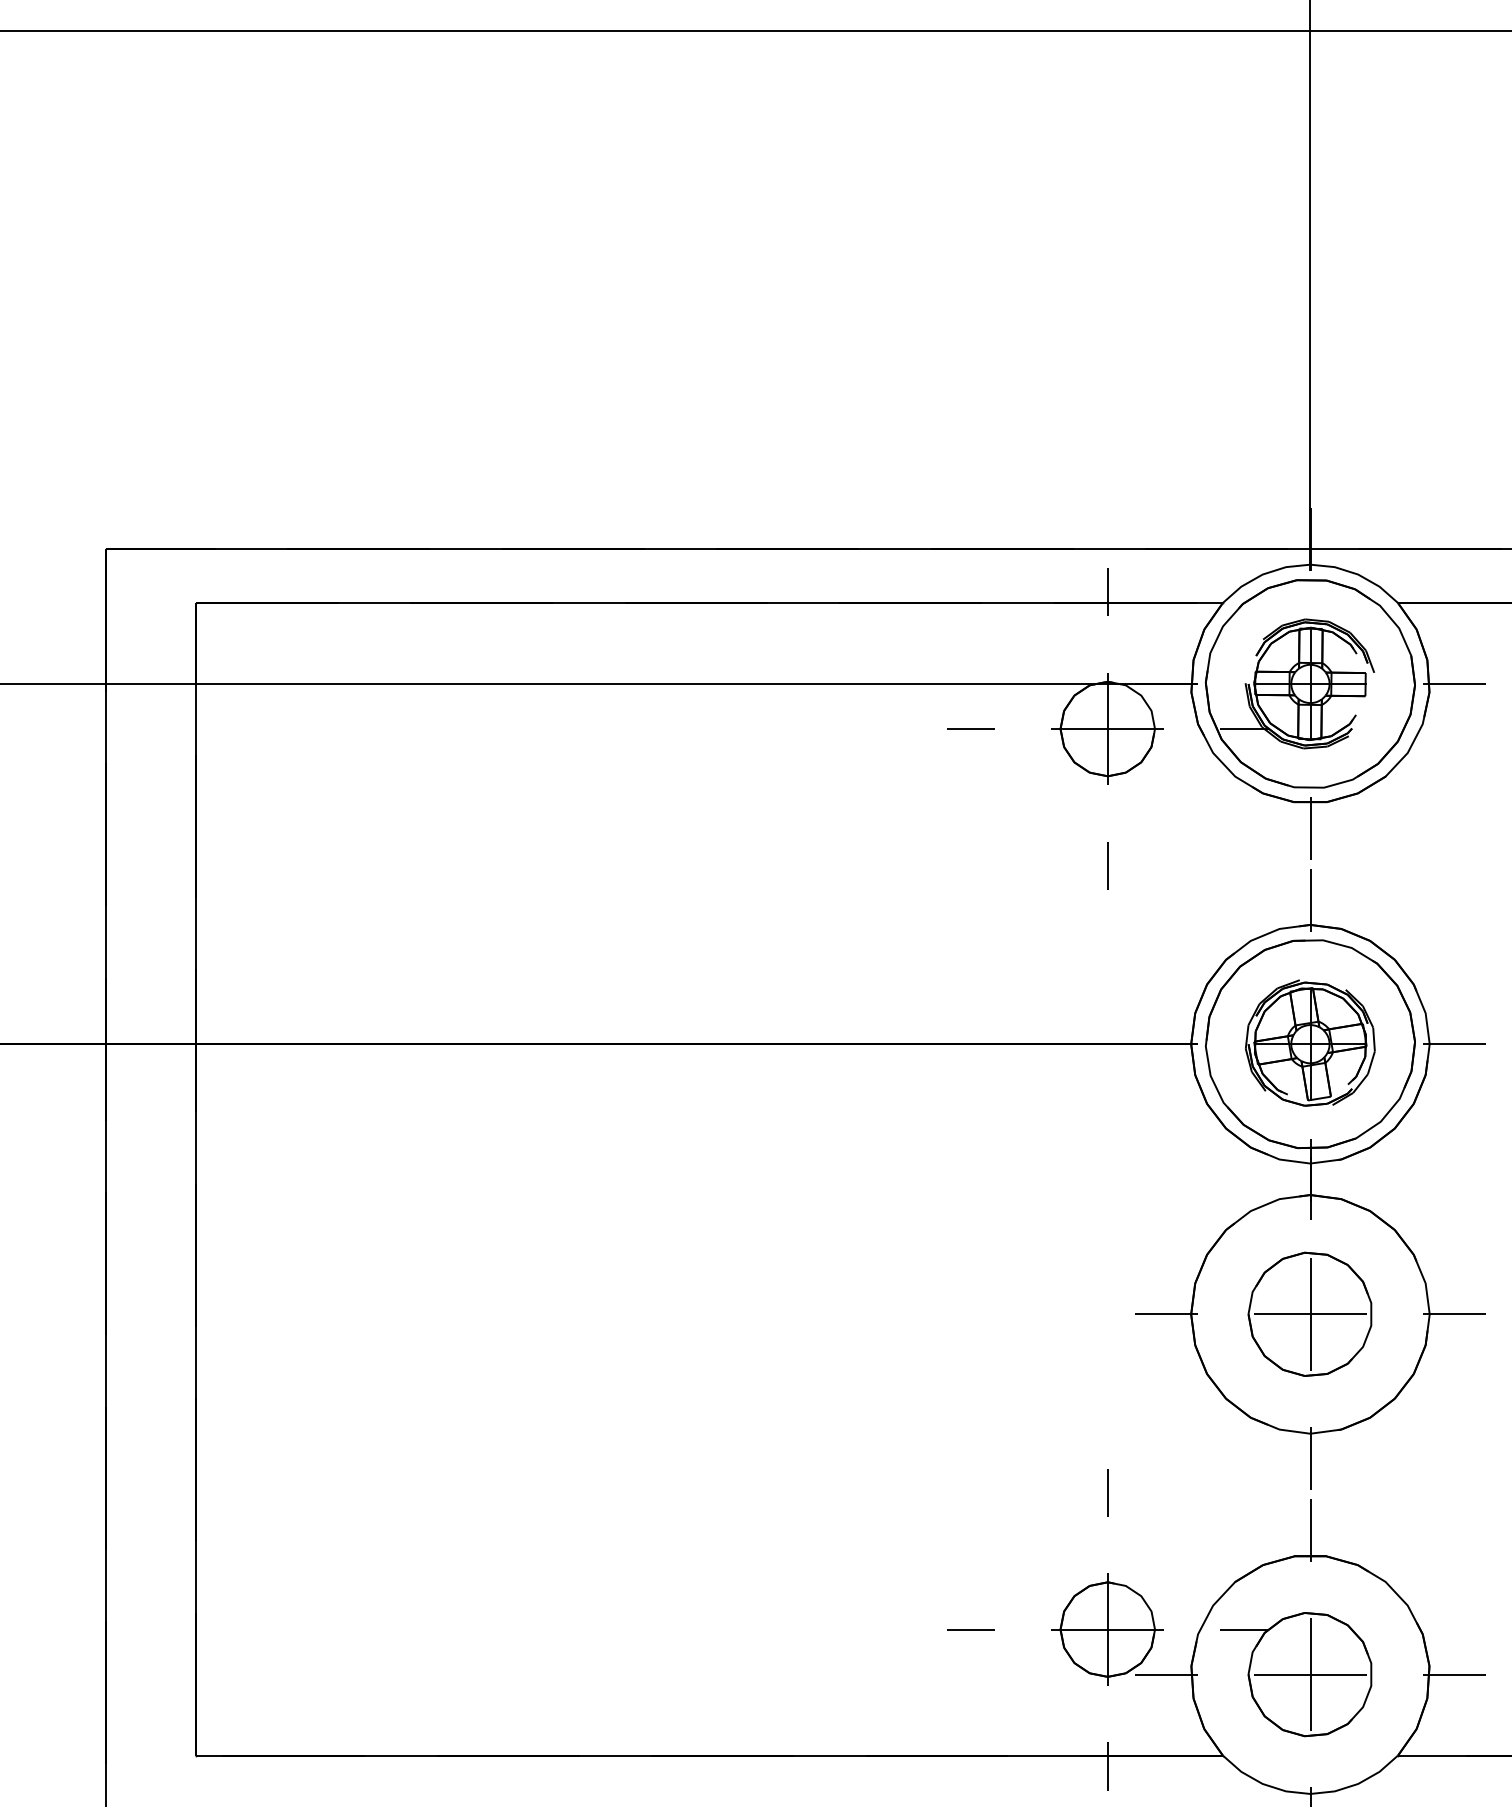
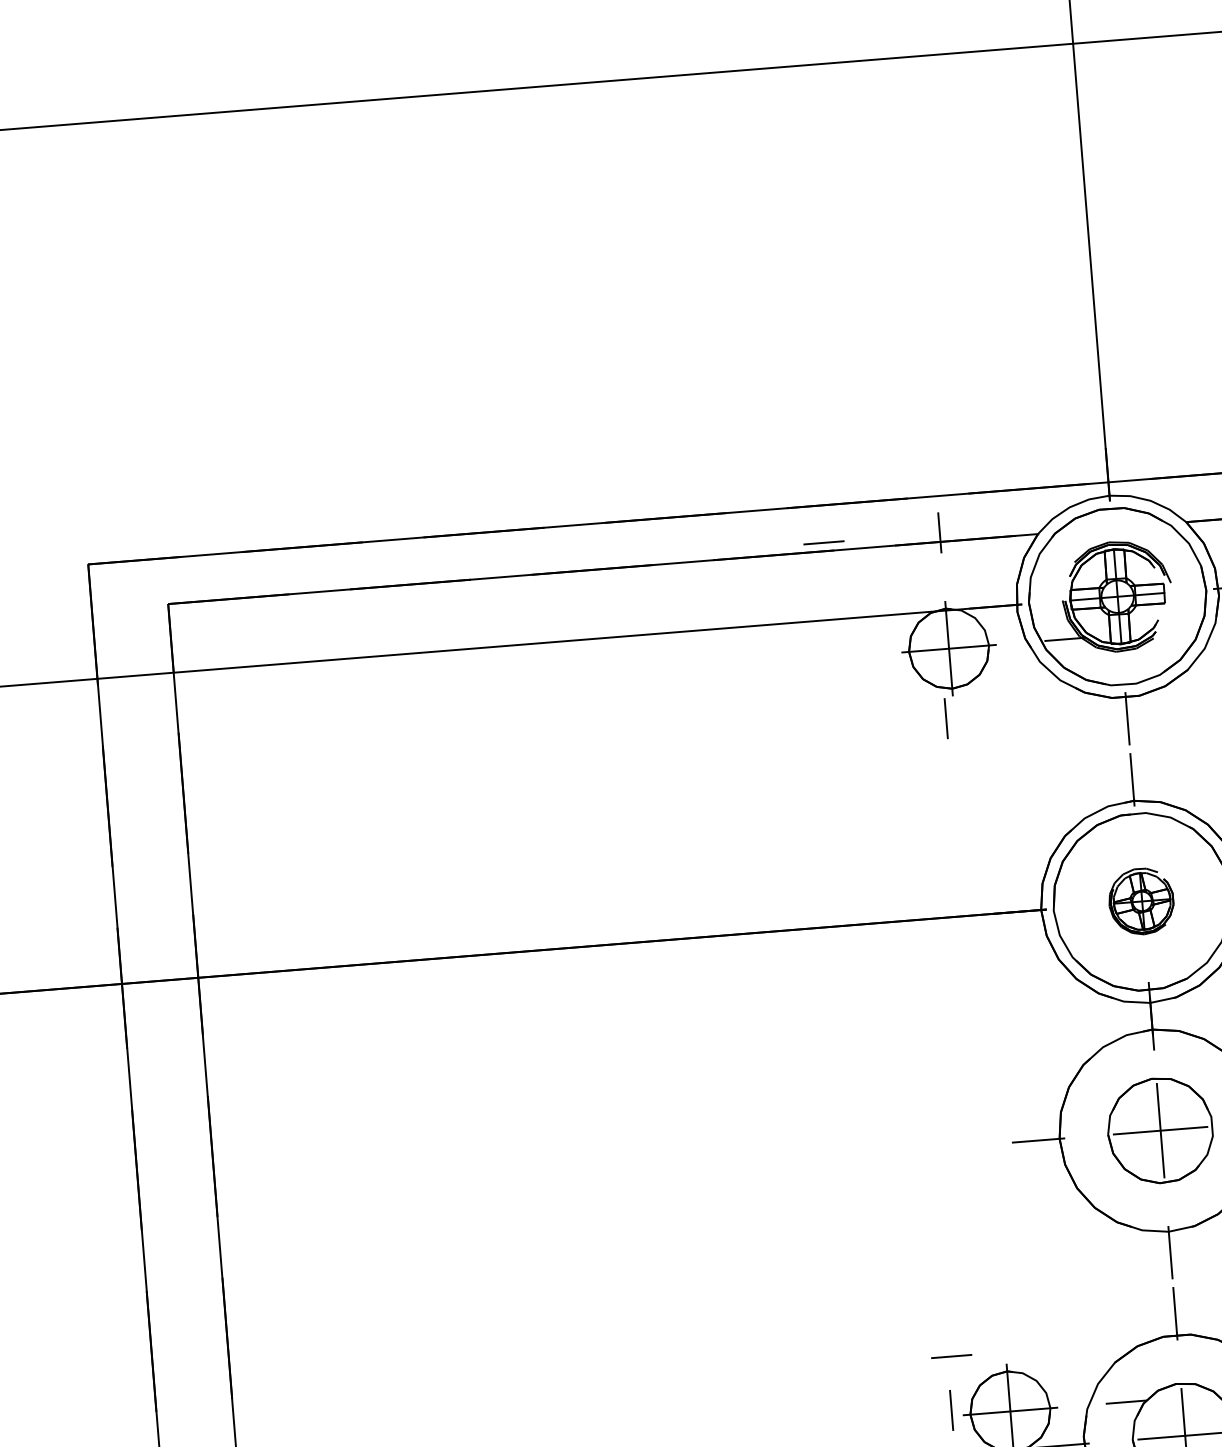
line: (970, 728) -> (823, 542), moved
line: (1107, 865) -> (945, 718), moved
part: (1310, 1042) -> (1142, 900), size x0.6
line: (1107, 1492) -> (951, 1410), moved
line: (970, 1629) -> (951, 1356), moved

